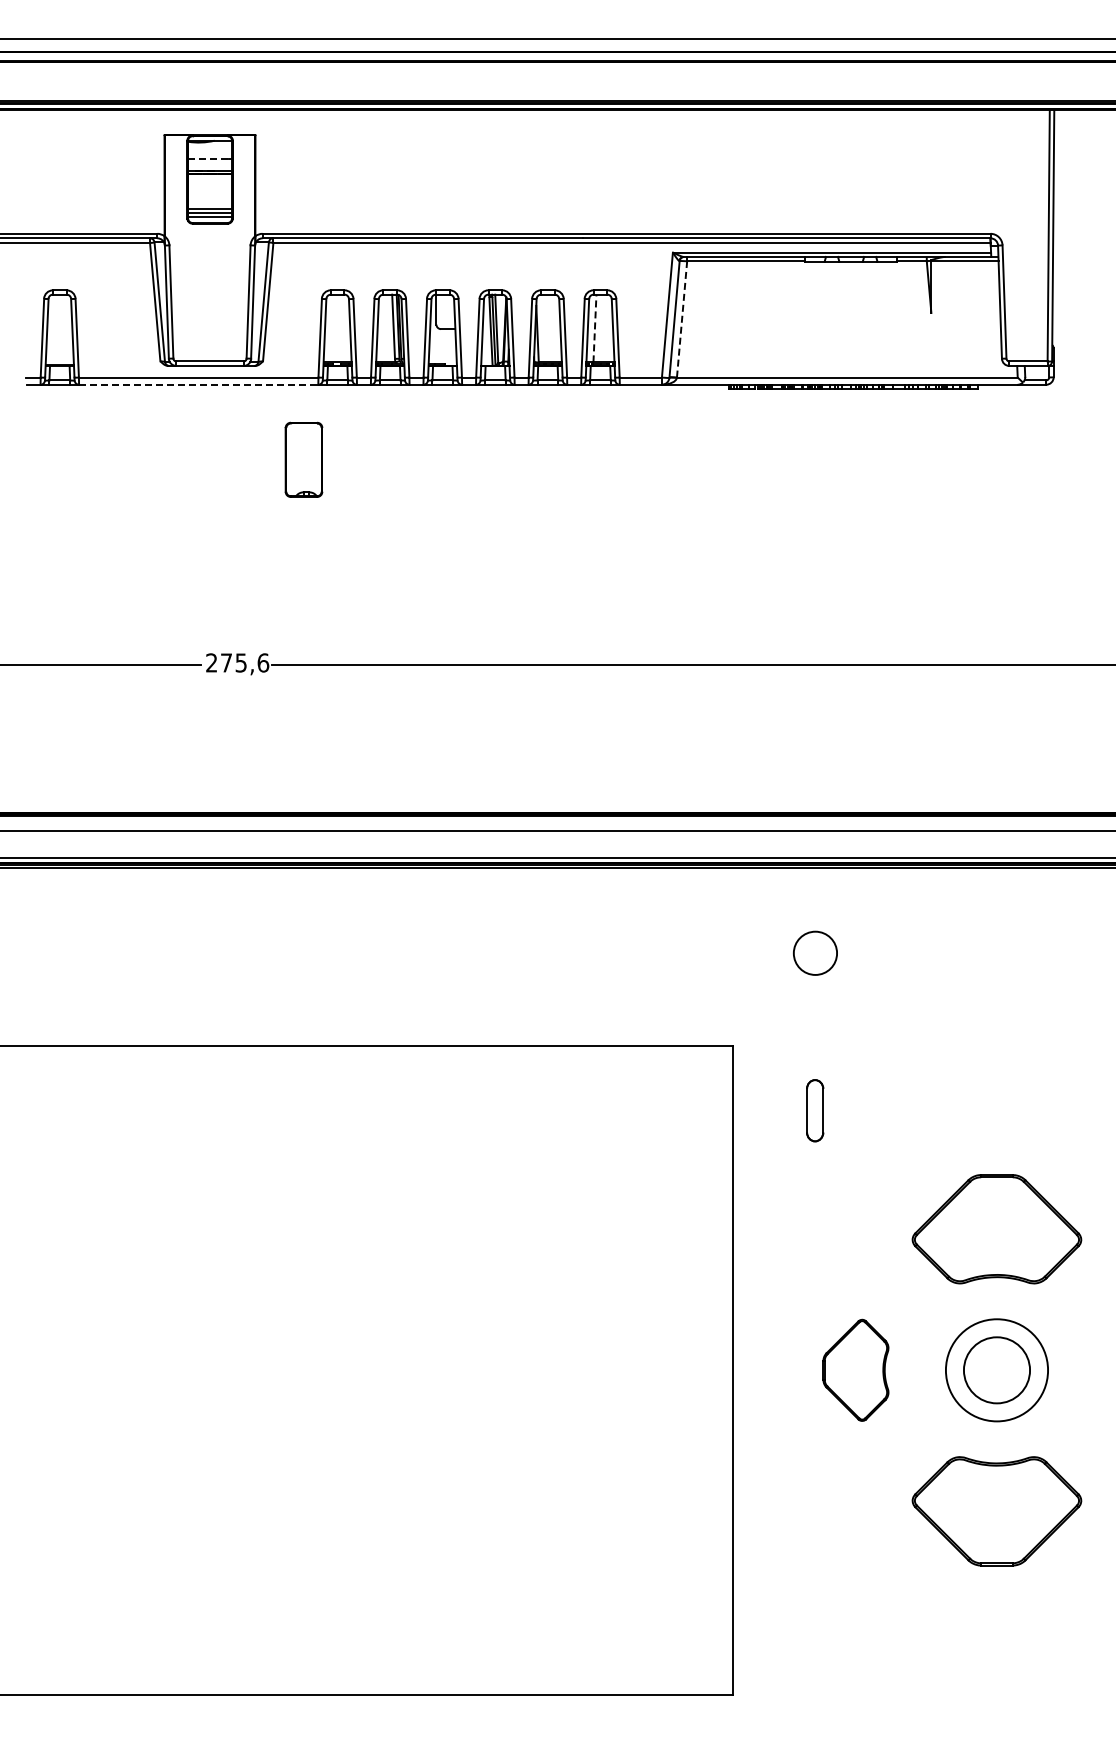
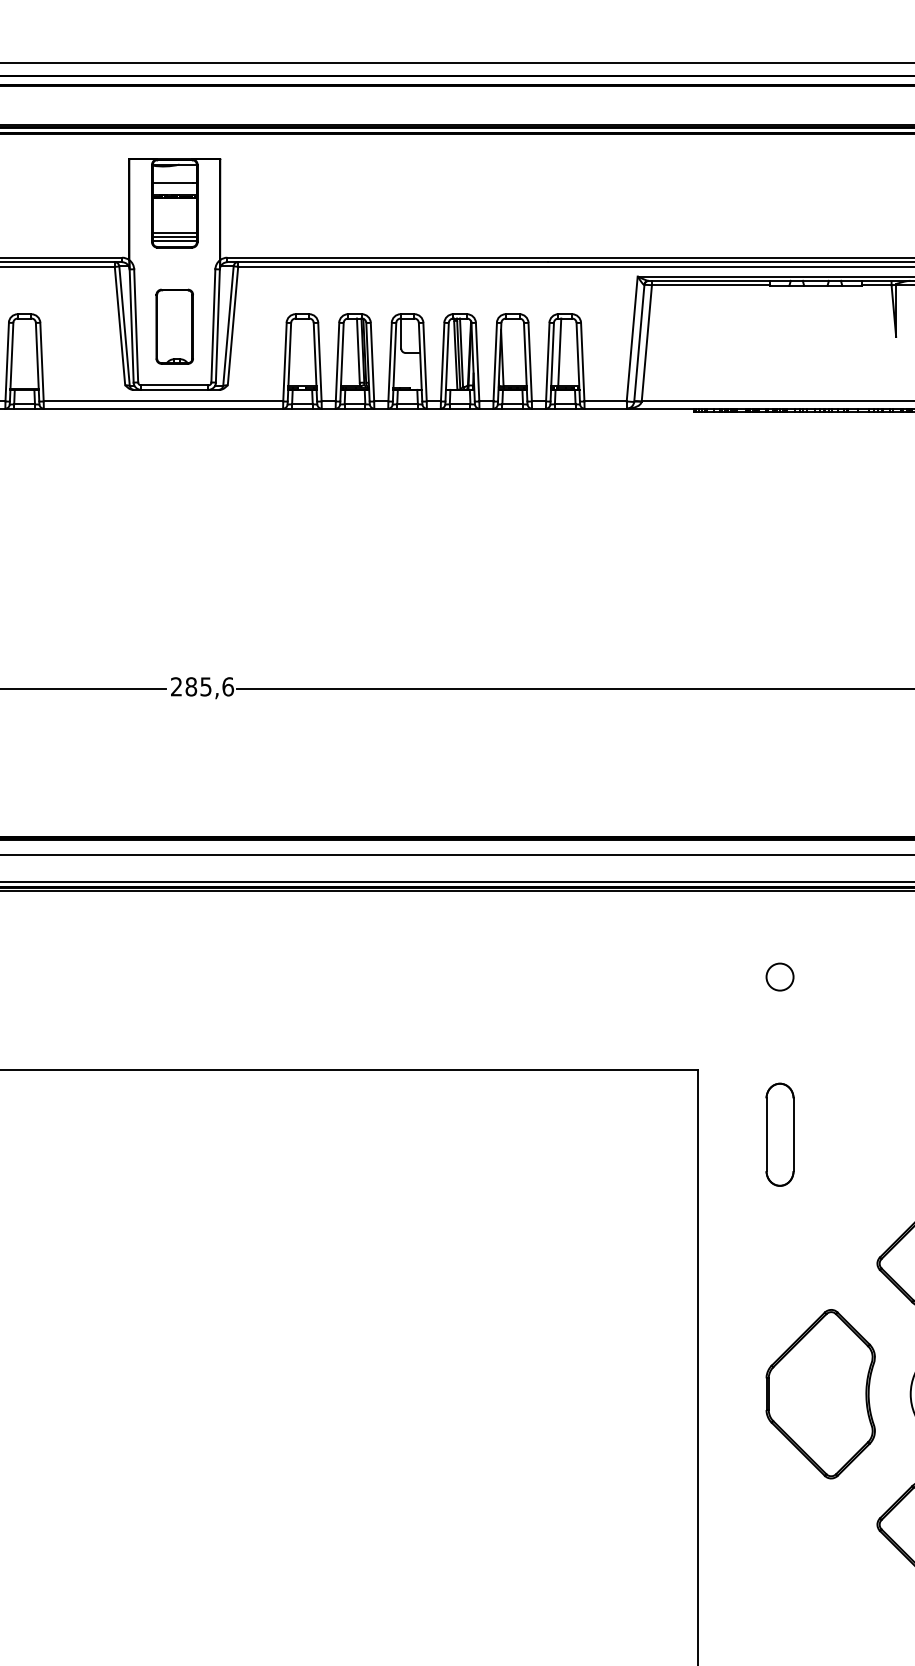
line: (208, 159) -> (173, 183), dashed -> solid
line: (682, 318) -> (647, 342), dashed -> solid
line: (594, 328) -> (559, 352), dashed -> solid
line: (198, 384) -> (163, 408), dashed -> solid
part: (303, 459) -> (174, 326), moved
text: (226, 662) -> (191, 686), 275,6 -> 285,6
circle: (814, 952) -> (779, 976), size x0.62
part: (814, 1110) -> (779, 1134), size x1.67
part: (855, 1370) -> (820, 1394), size x1.67

